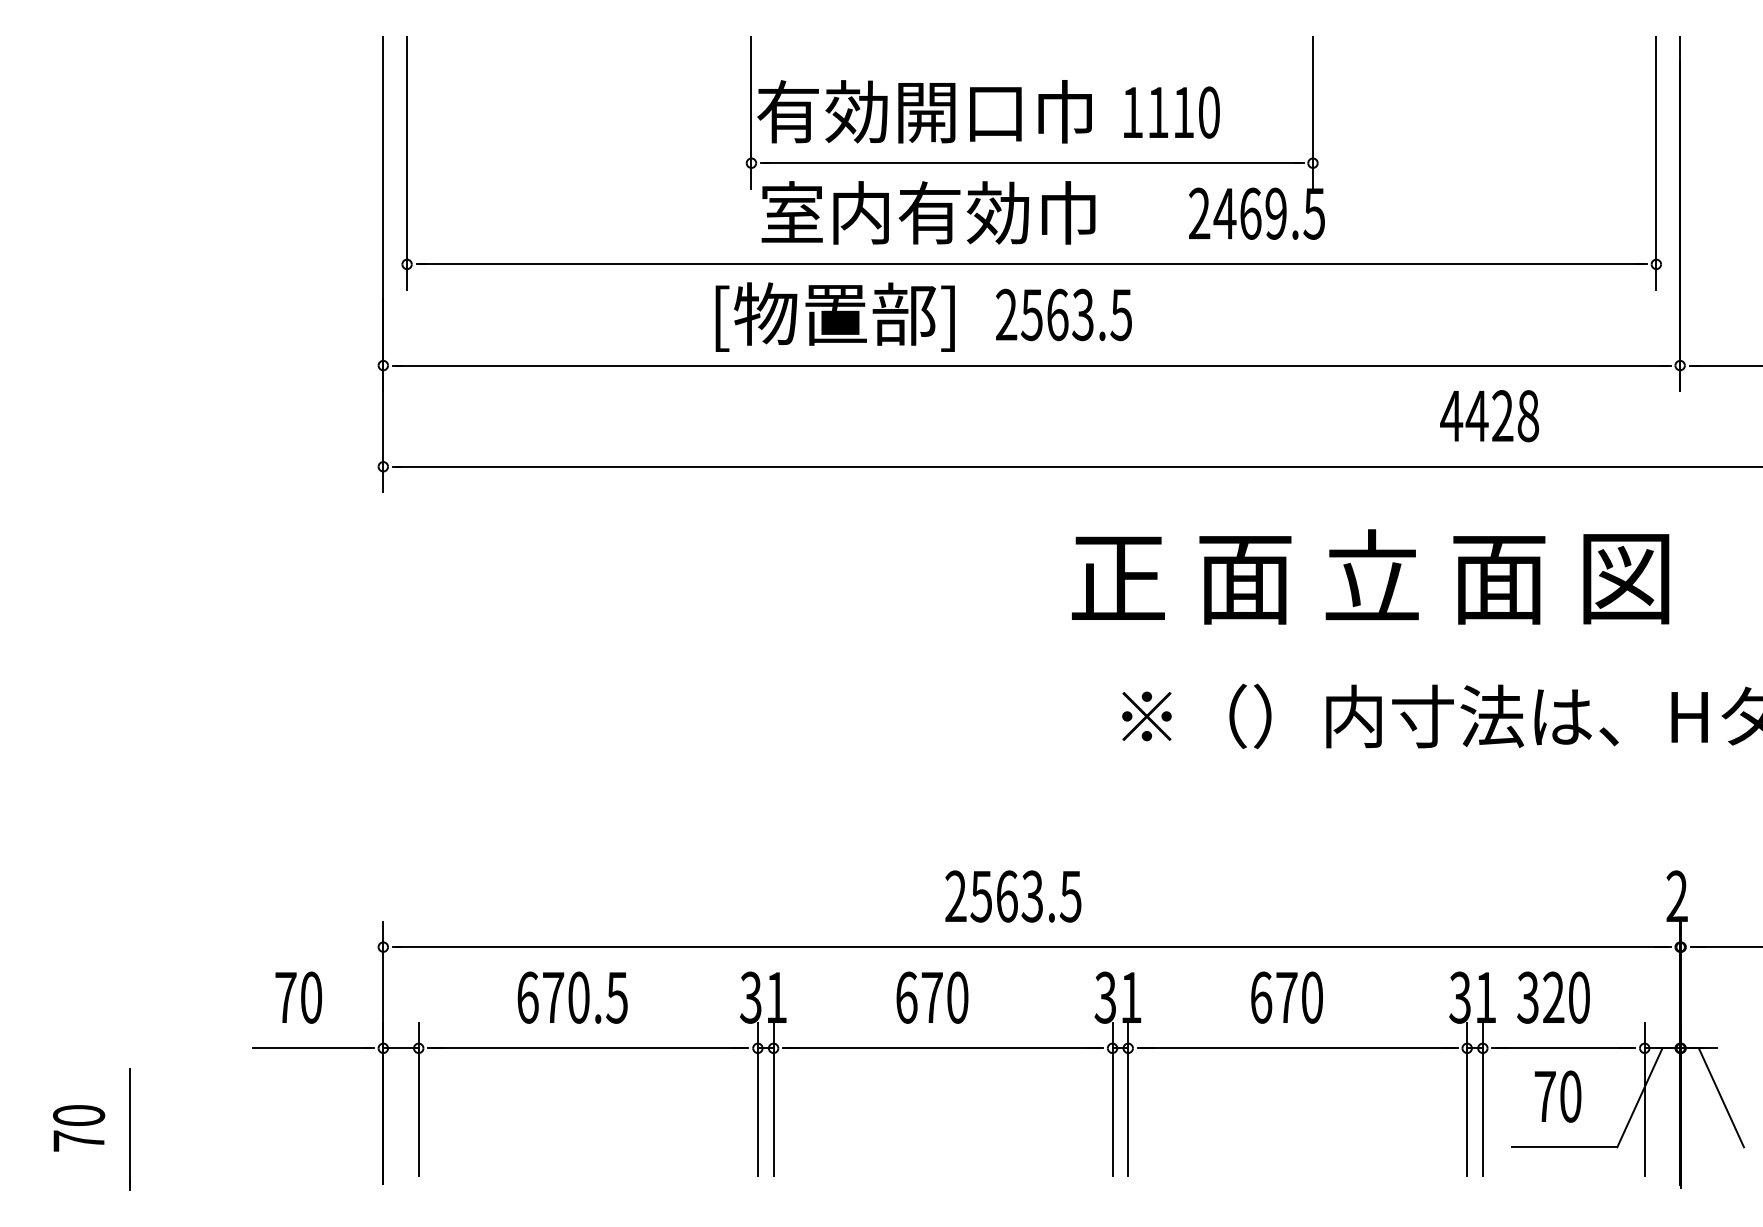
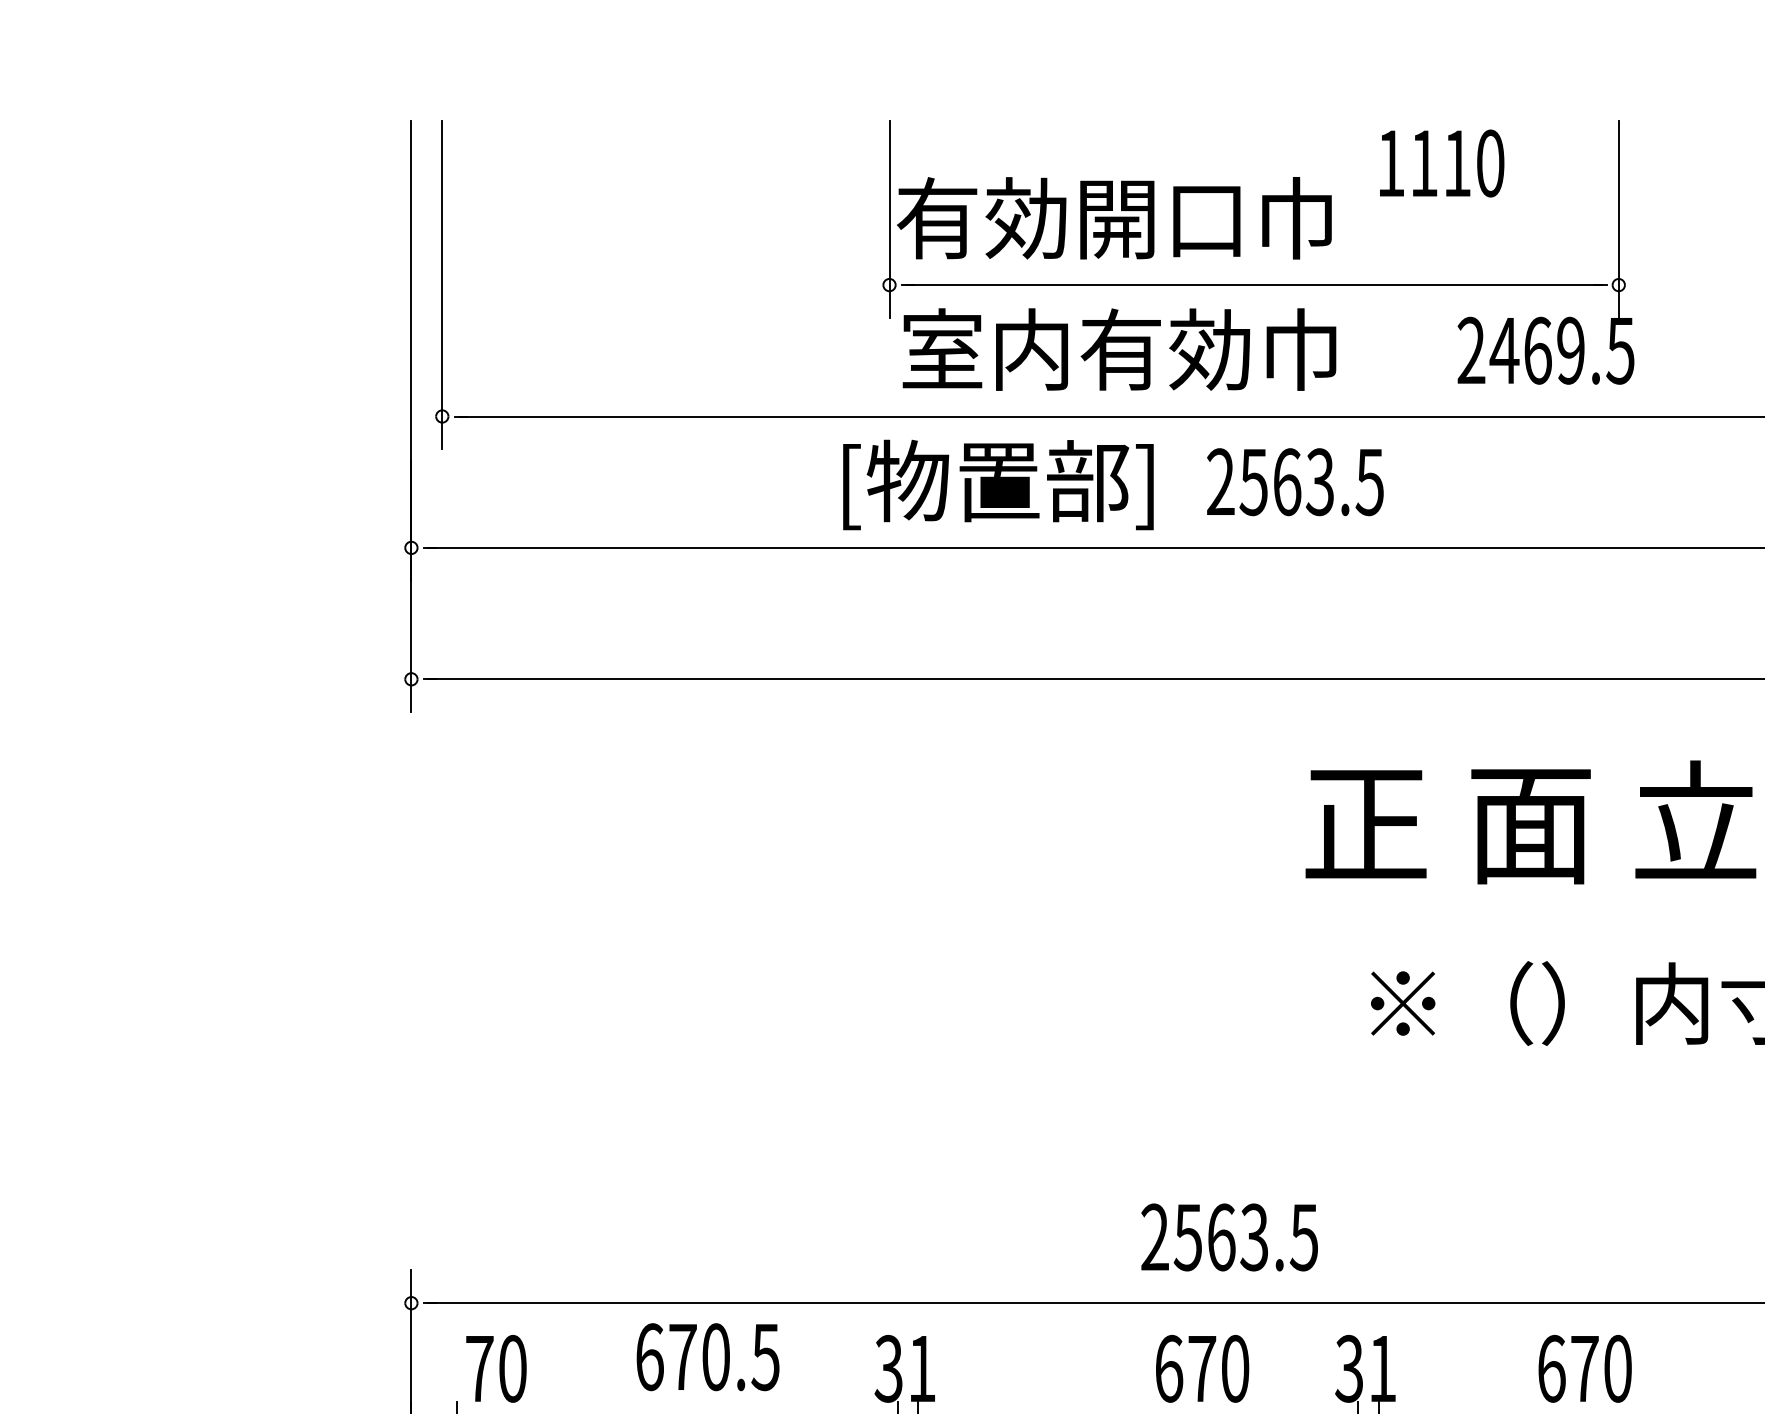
text: (1171, 112) -> (1441, 163), moved
text: (298, 997) -> (496, 1368), moved
text: (572, 997) -> (707, 1356), moved
text: (932, 997) -> (1202, 1368), moved

